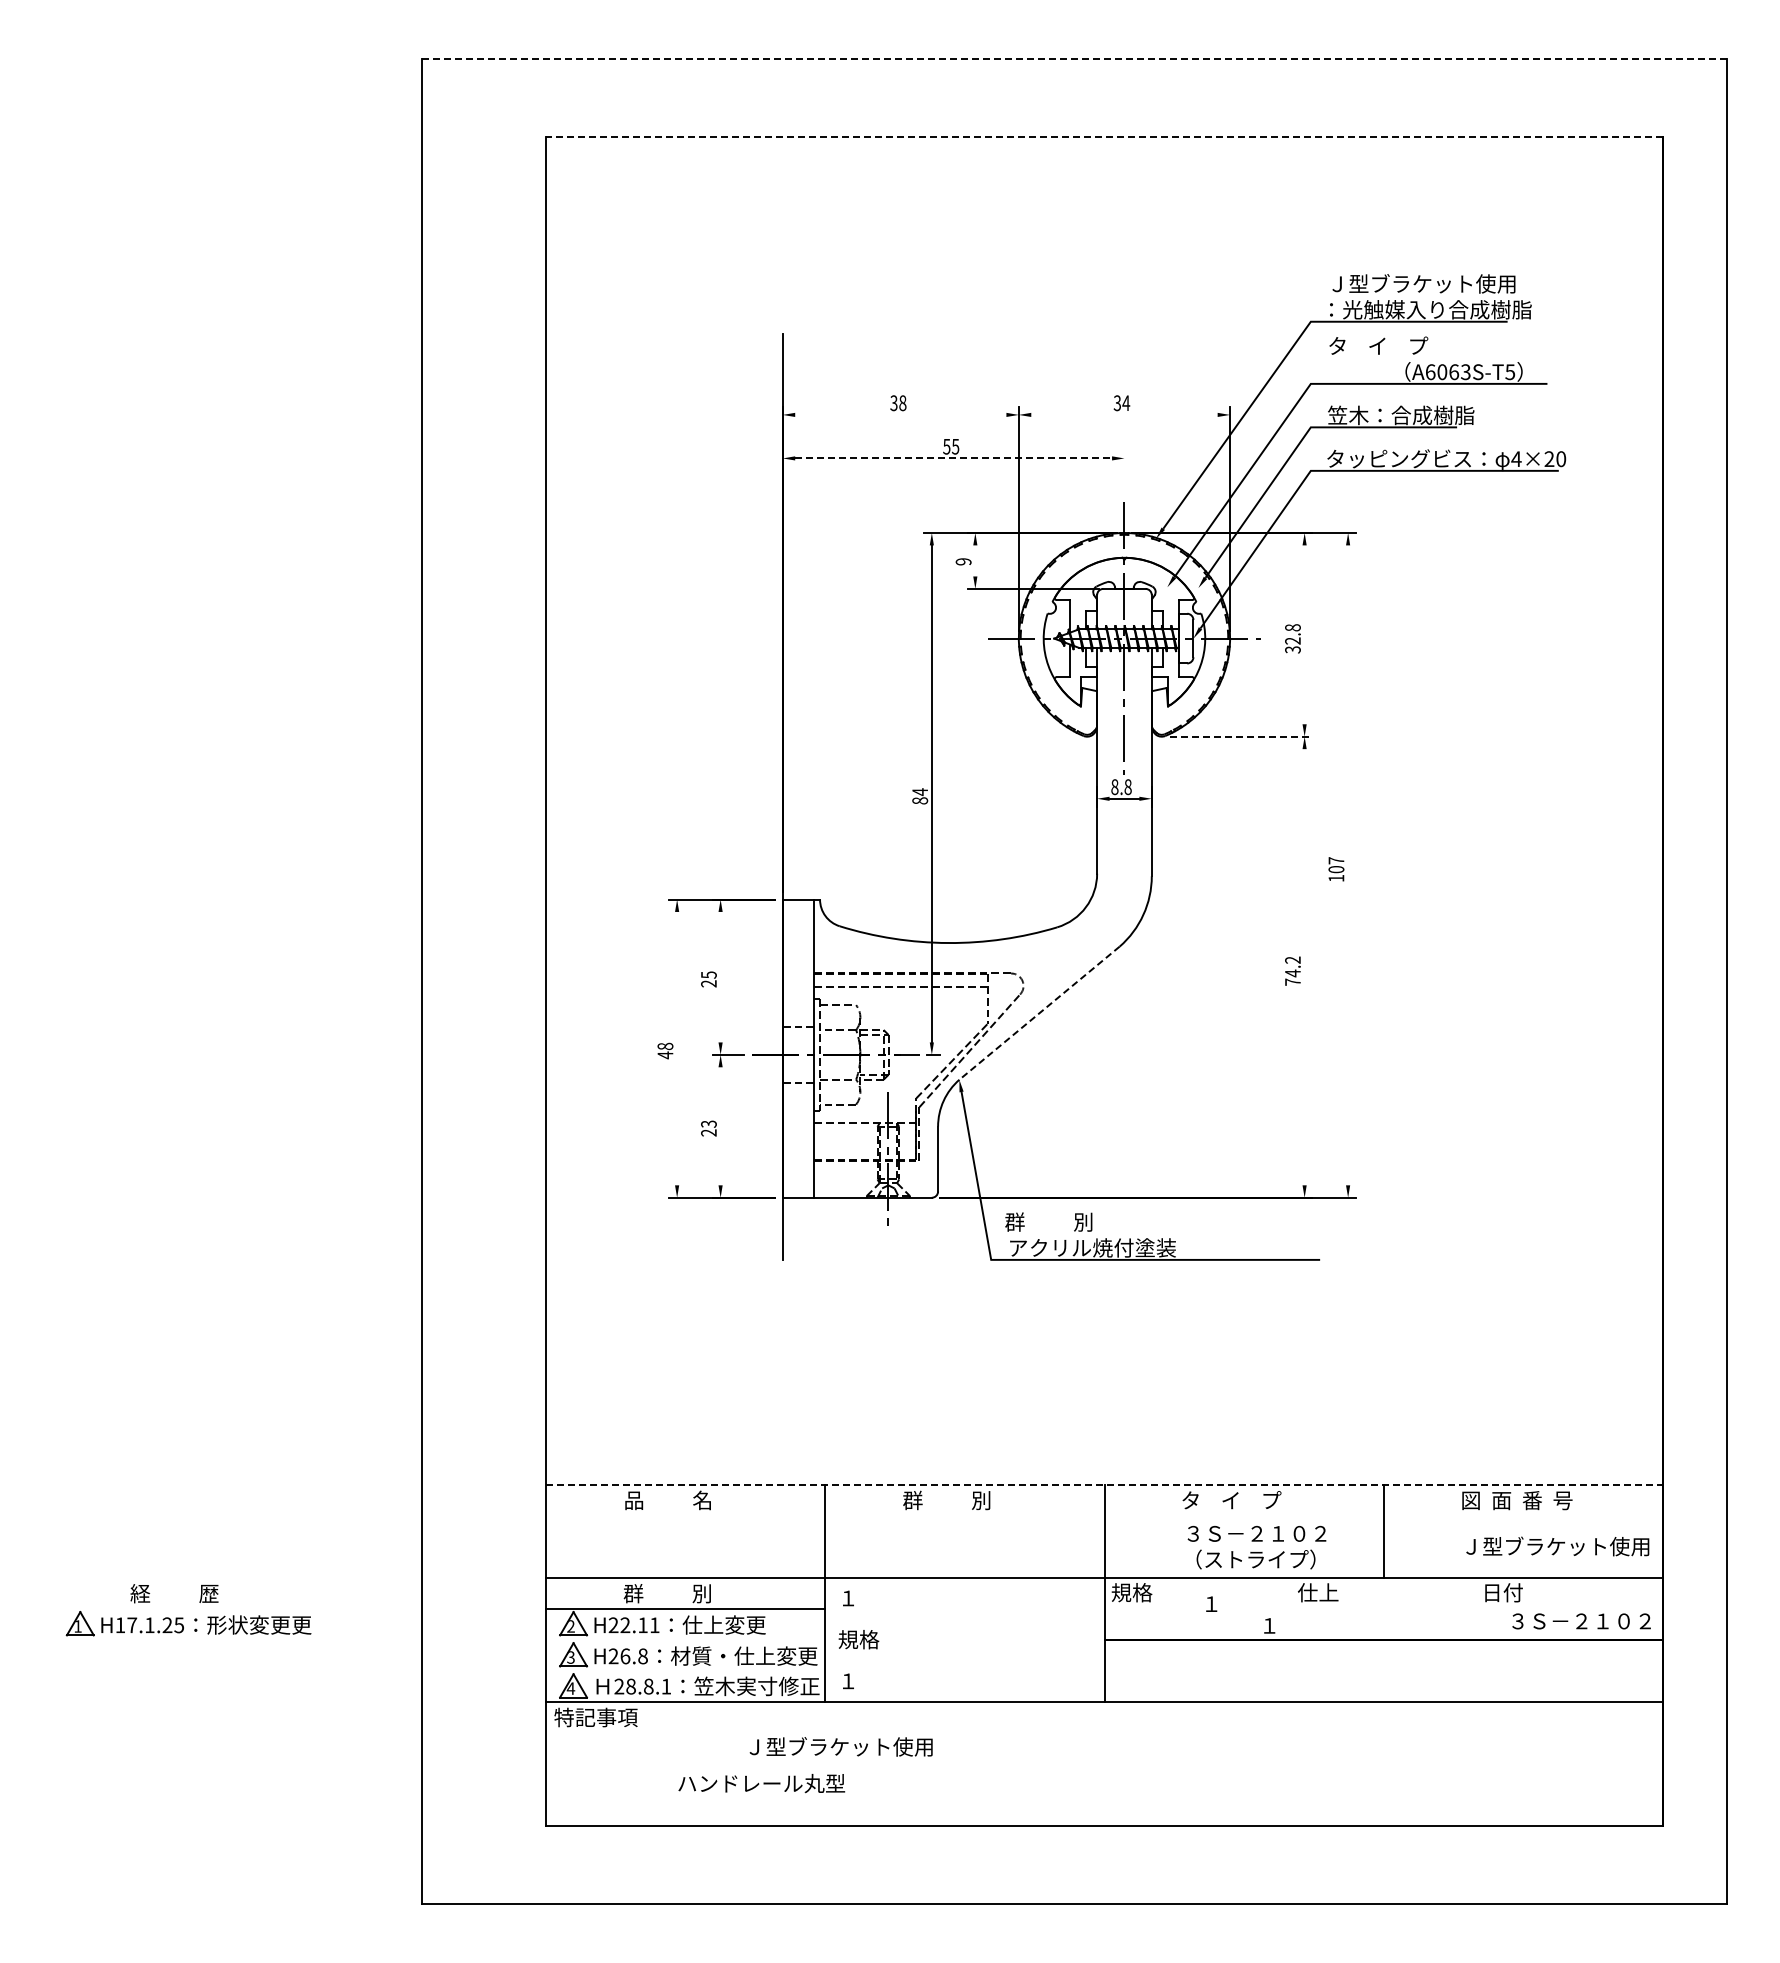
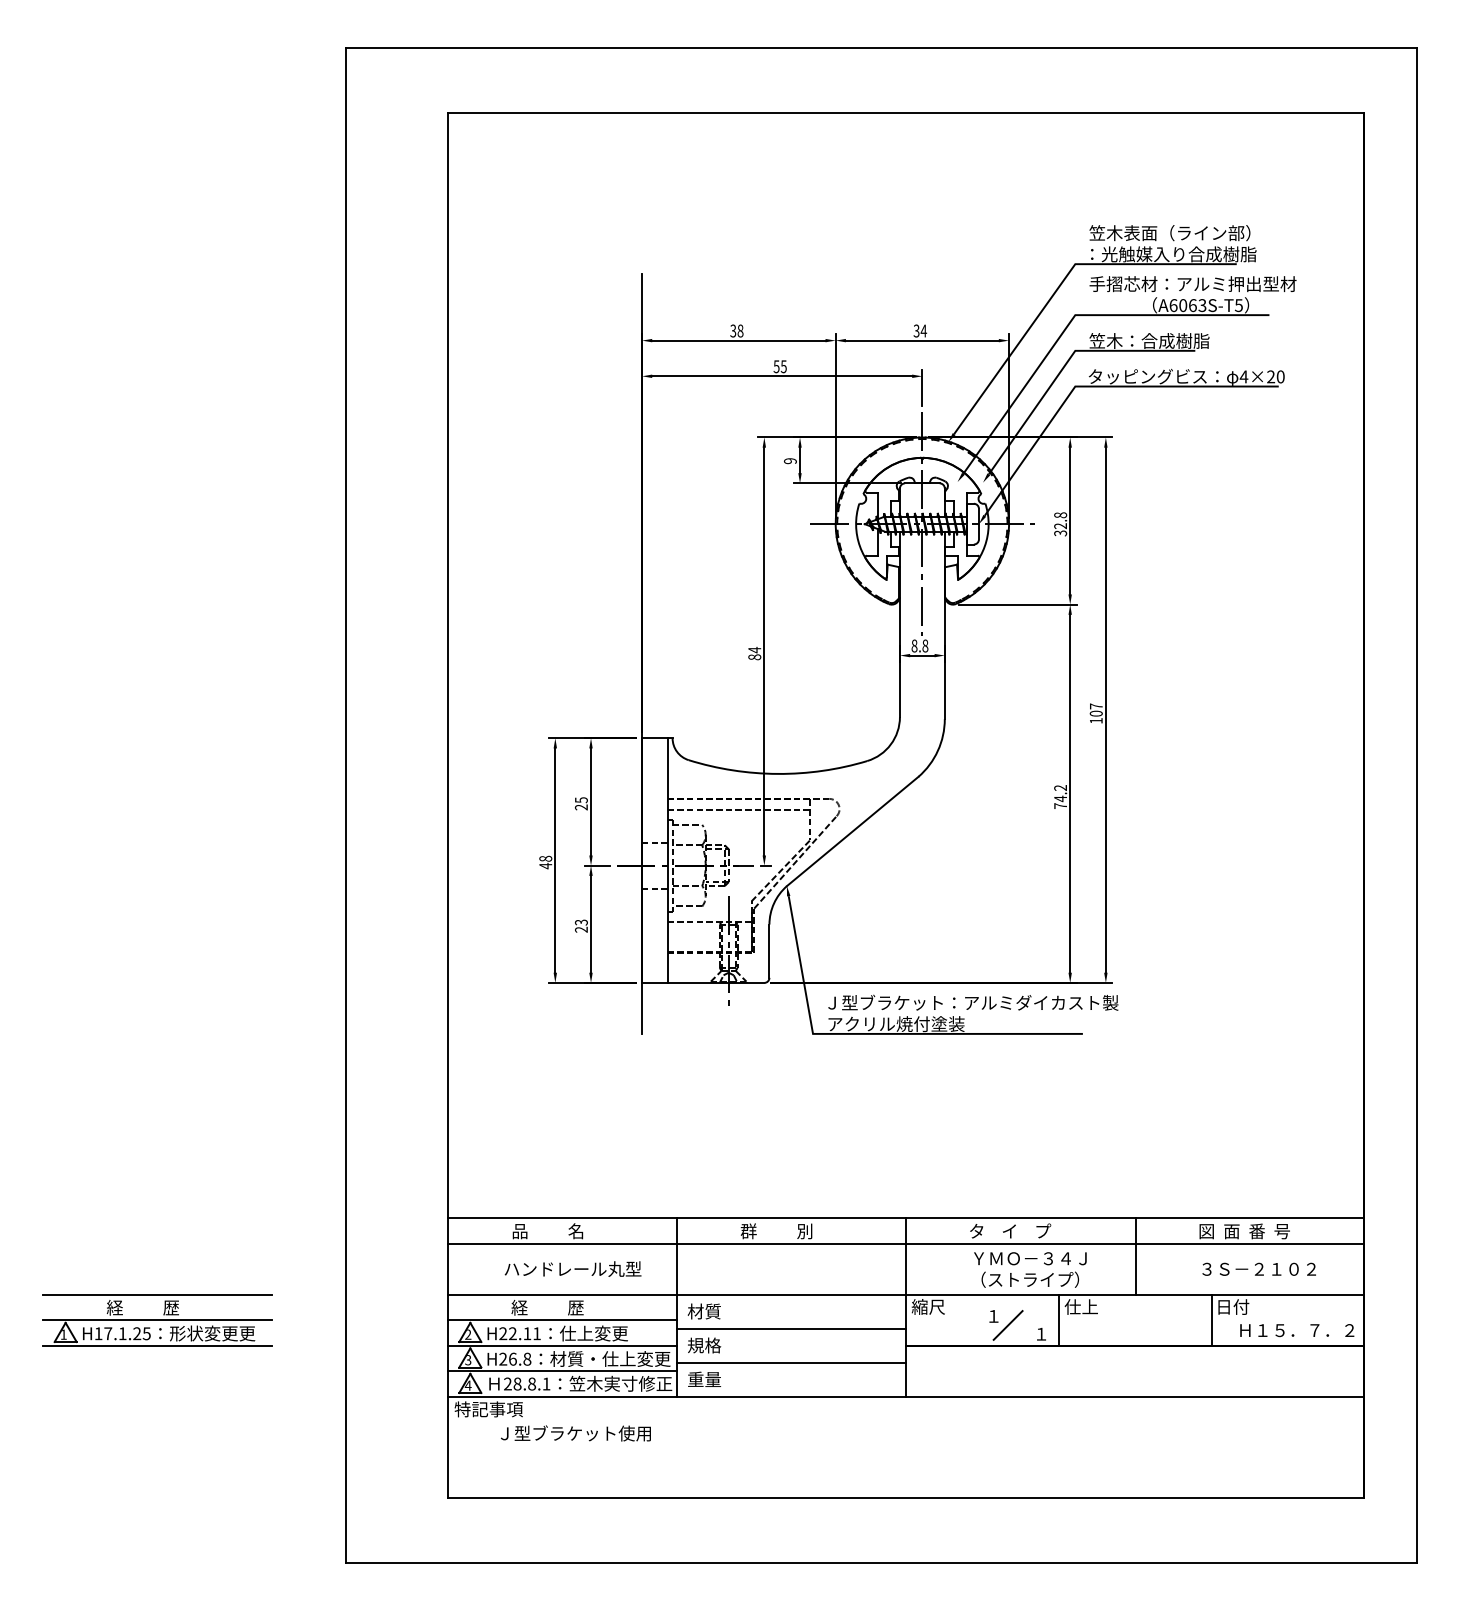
line: (1073, 58) -> (880, 48), dashed -> solid
line: (1104, 137) -> (905, 112), dashed -> solid
text: (1426, 283) -> (1170, 232), Ｊ型ブラケット使用 -> 笠木表面（ライン部）
text: (1454, 345) -> (1193, 283), タ    イ    プ -> 手摺芯材：アルミ押出型材
line: (900, 414) -> (738, 340), added
line: (1124, 414) -> (922, 340), added
line: (954, 458) -> (782, 376), dashed -> solid
line: (1124, 472) -> (922, 387), added
line: (975, 560) -> (800, 460), added
line: (1304, 634) -> (1070, 520), added
line: (1241, 736) -> (1018, 604), dashed -> solid
line: (1348, 865) -> (1106, 710), added
line: (1304, 967) -> (1070, 794), added
line: (720, 976) -> (590, 801), added
line: (1039, 1013) -> (852, 831), dashed -> solid
line: (677, 1048) -> (555, 860), added
line: (720, 1126) -> (590, 924), added
text: (1184, 1221) -> (971, 1002), 群          別 -> Ｊ型ブラケット：アルミダイカスト製
line: (1105, 1484) -> (906, 1218), dashed -> solid
line: (1104, 1515) -> (905, 1243), added
text: (1256, 1533) -> (1030, 1258), ３Ｓ－２１０２ -> ＹＭＯ－３４Ｊ
text: (1557, 1546) -> (1277, 1269), Ｊ型ブラケット使用 -> ３Ｓ－２１０２
line: (192, 1577) -> (157, 1294), added
text: (1131, 1592) -> (928, 1306), 規格 -> 縮尺
text: (667, 1593) -> (547, 1307), 群          別 -> 経          歴
text: (858, 1597) -> (704, 1310), １ -> 材質
line: (192, 1608) -> (157, 1319), added
line: (1291, 1608) -> (1059, 1319), added
line: (1477, 1608) -> (1212, 1319), added
line: (1228, 1614) -> (1007, 1324), added
line: (964, 1619) -> (791, 1328), added
text: (1570, 1621) -> (1288, 1330), ３Ｓ－２１０２ -> Ｈ１５．７．２
line: (192, 1640) -> (157, 1346), added
line: (685, 1640) -> (562, 1346), added
line: (964, 1660) -> (791, 1362), added
line: (685, 1671) -> (562, 1371), added
text: (858, 1680) -> (704, 1379), １ -> 重量
text: (840, 1746) -> (575, 1433), moved
text: (761, 1783) -> (572, 1269), moved

